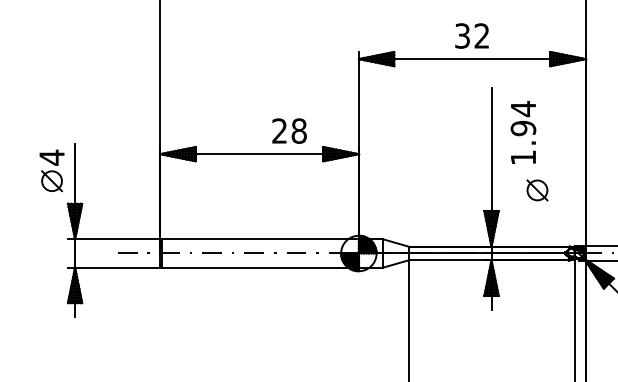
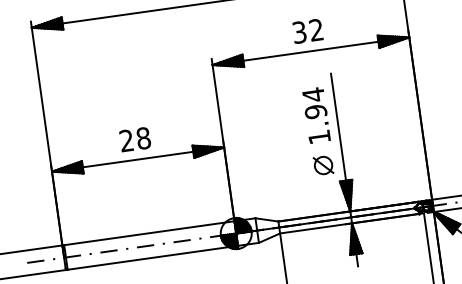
text: (289, 130) -> (135, 139), moved
text: (523, 132) -> (316, 115), moved
part: (537, 190) -> (323, 165), moved

